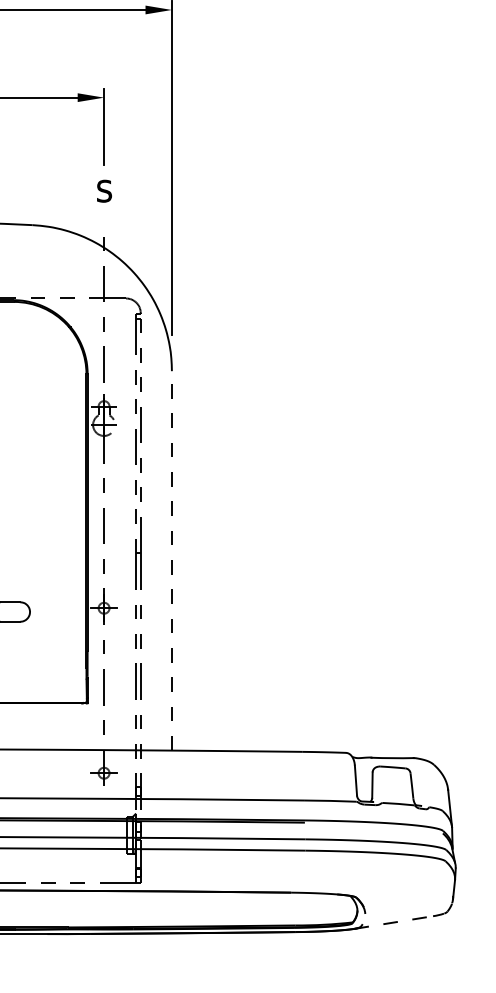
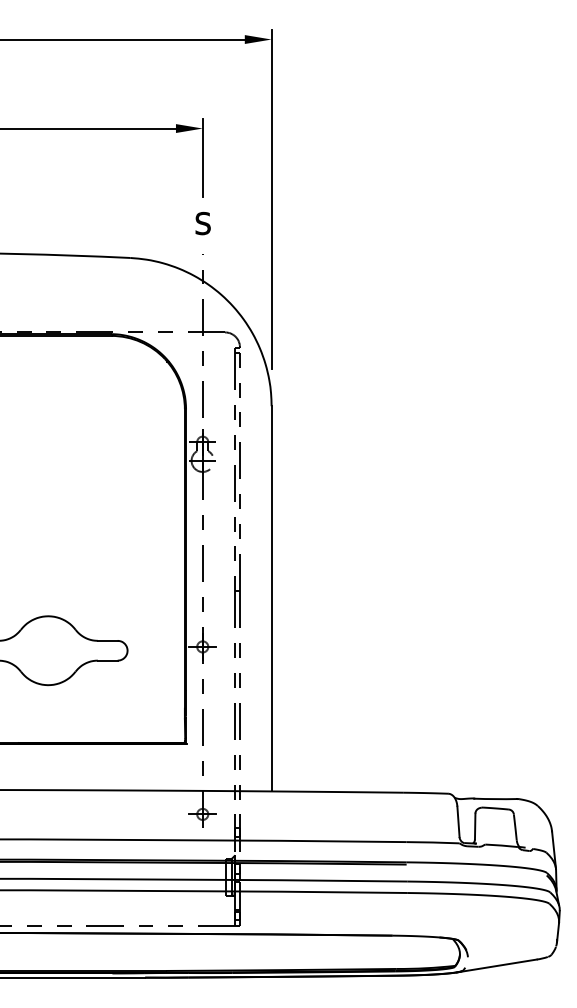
line: (171, 560) -> (271, 598), dashed -> solid
line: (394, 922) -> (497, 965), dashed -> solid

